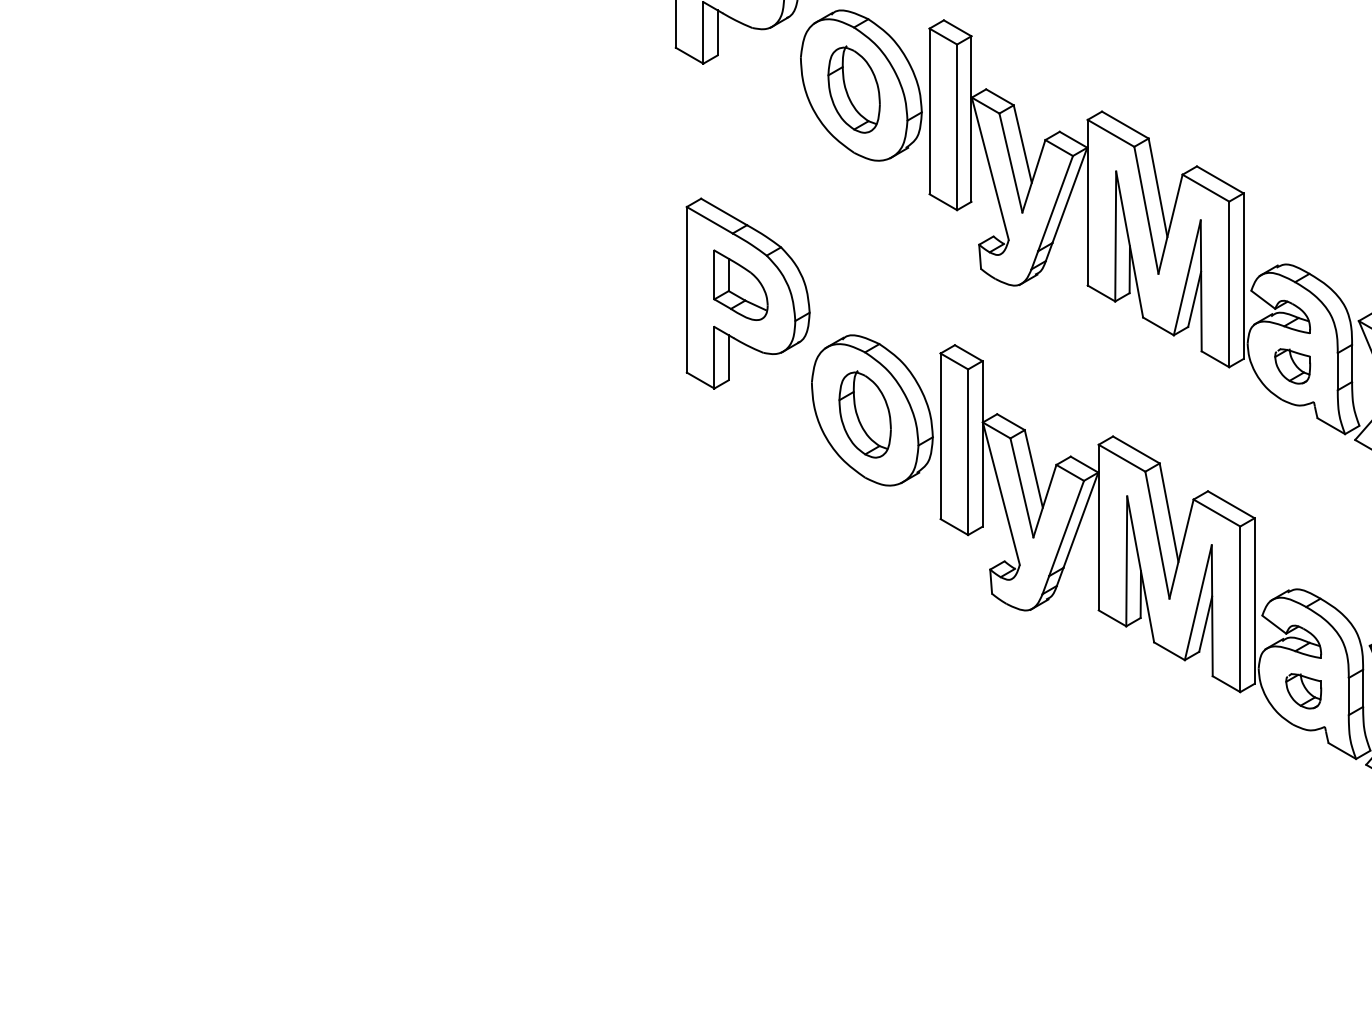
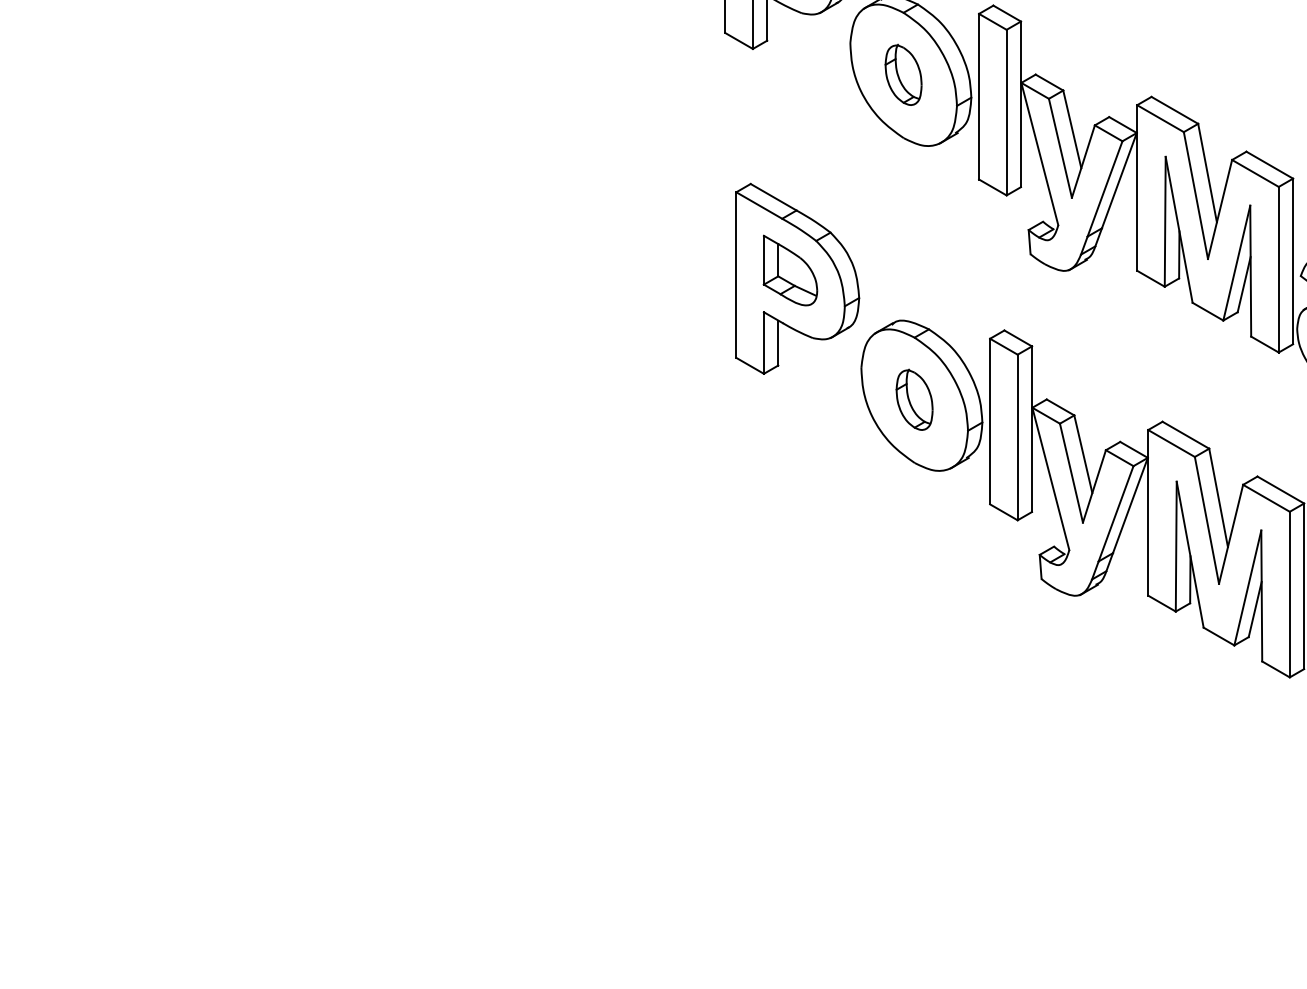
part: (853, 89) -> (903, 74), size x0.7
part: (864, 414) -> (914, 399), size x0.7

